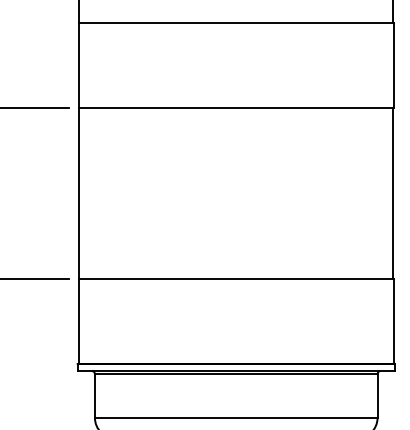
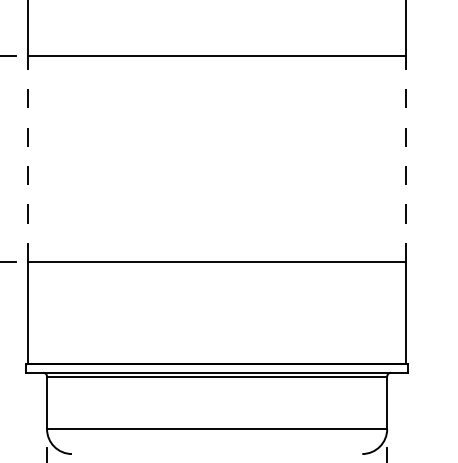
line: (79, 193) -> (28, 159), solid -> dashed
line: (393, 193) -> (406, 159), solid -> dashed

